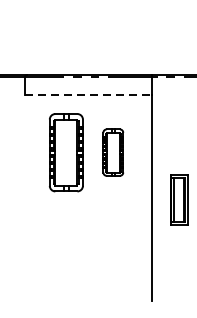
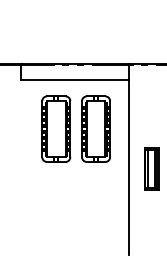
line: (89, 95) -> (75, 80), dashed -> solid
part: (112, 151) -> (95, 128), size x1.67

